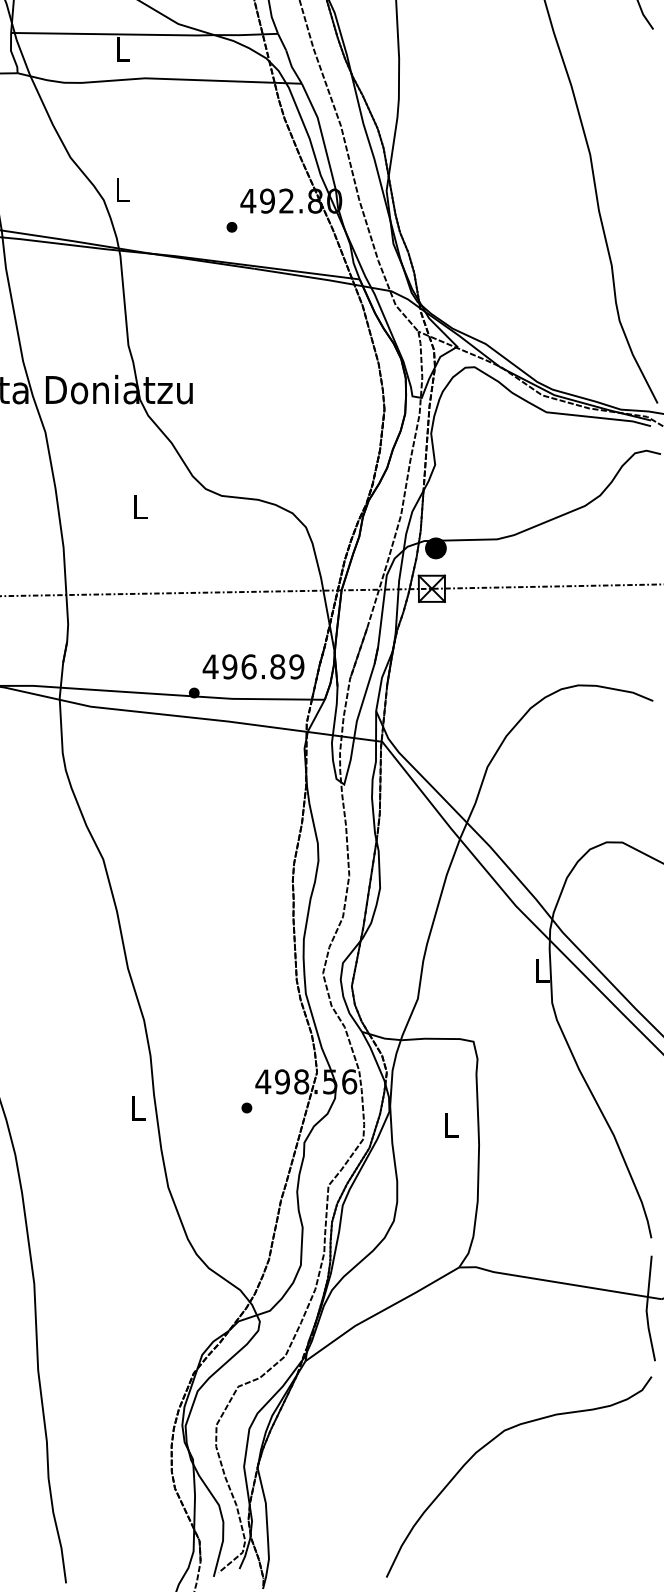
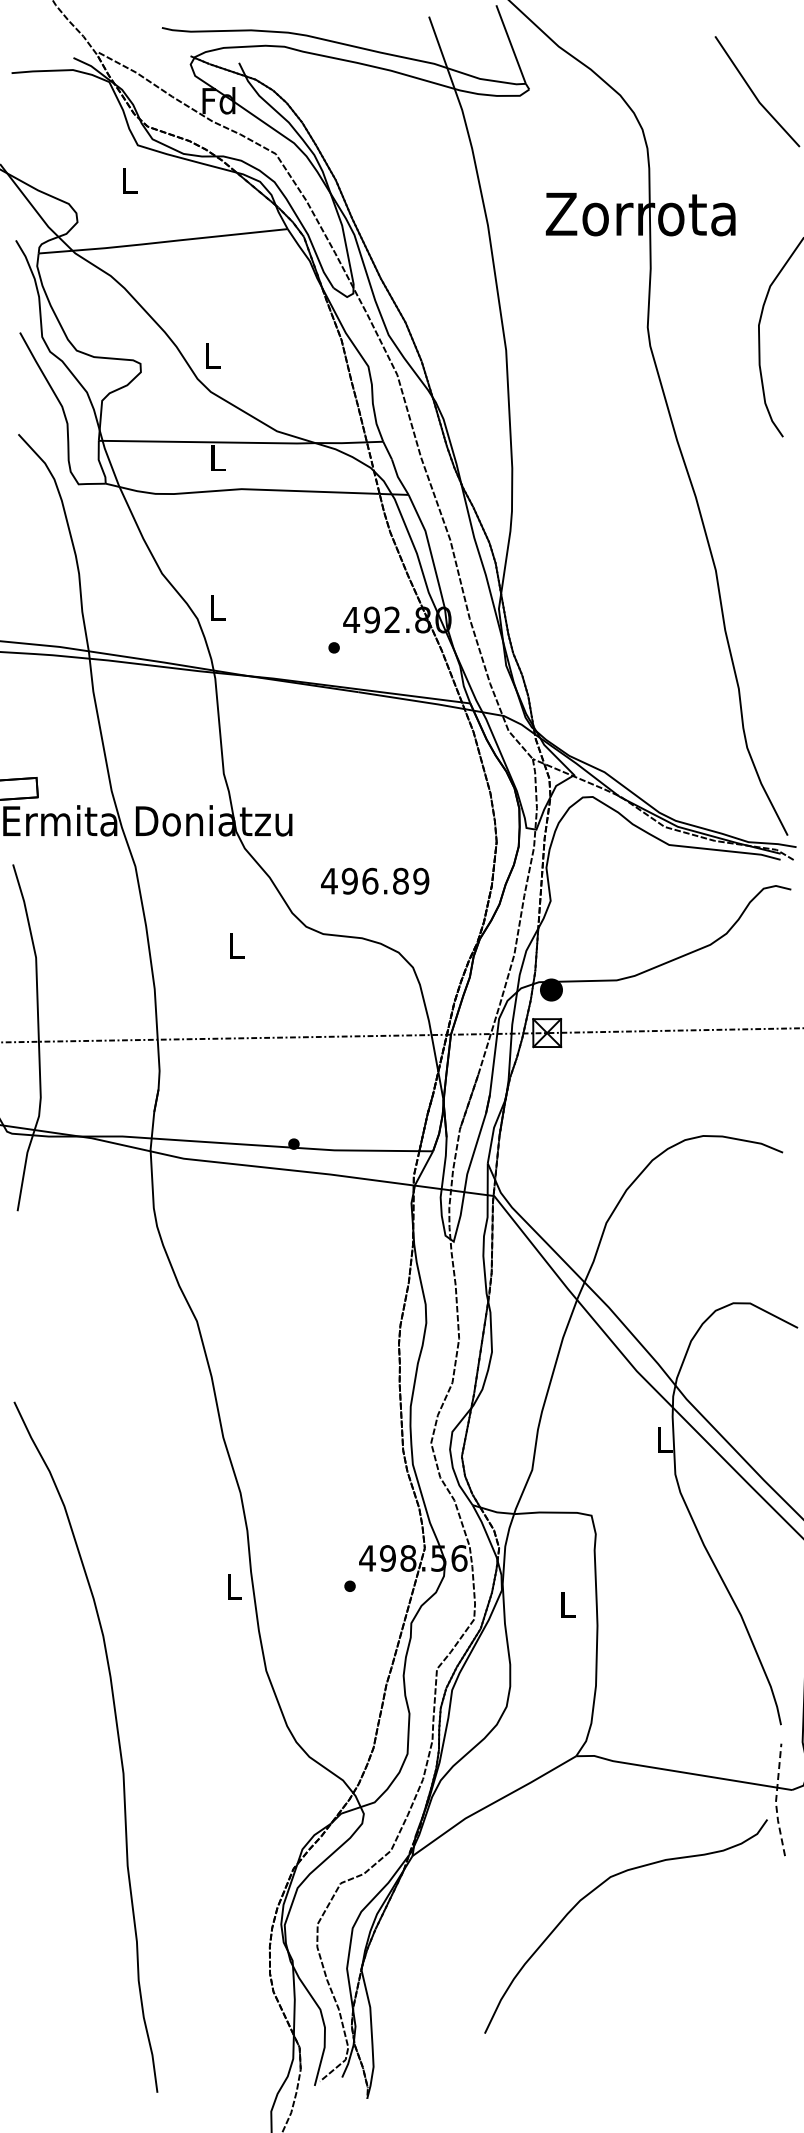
text: (253, 666) -> (375, 880), moved
line: (647, 1309) -> (776, 1801), solid -> dashed
curve: (491, 1442) -> (596, 1889), moved

